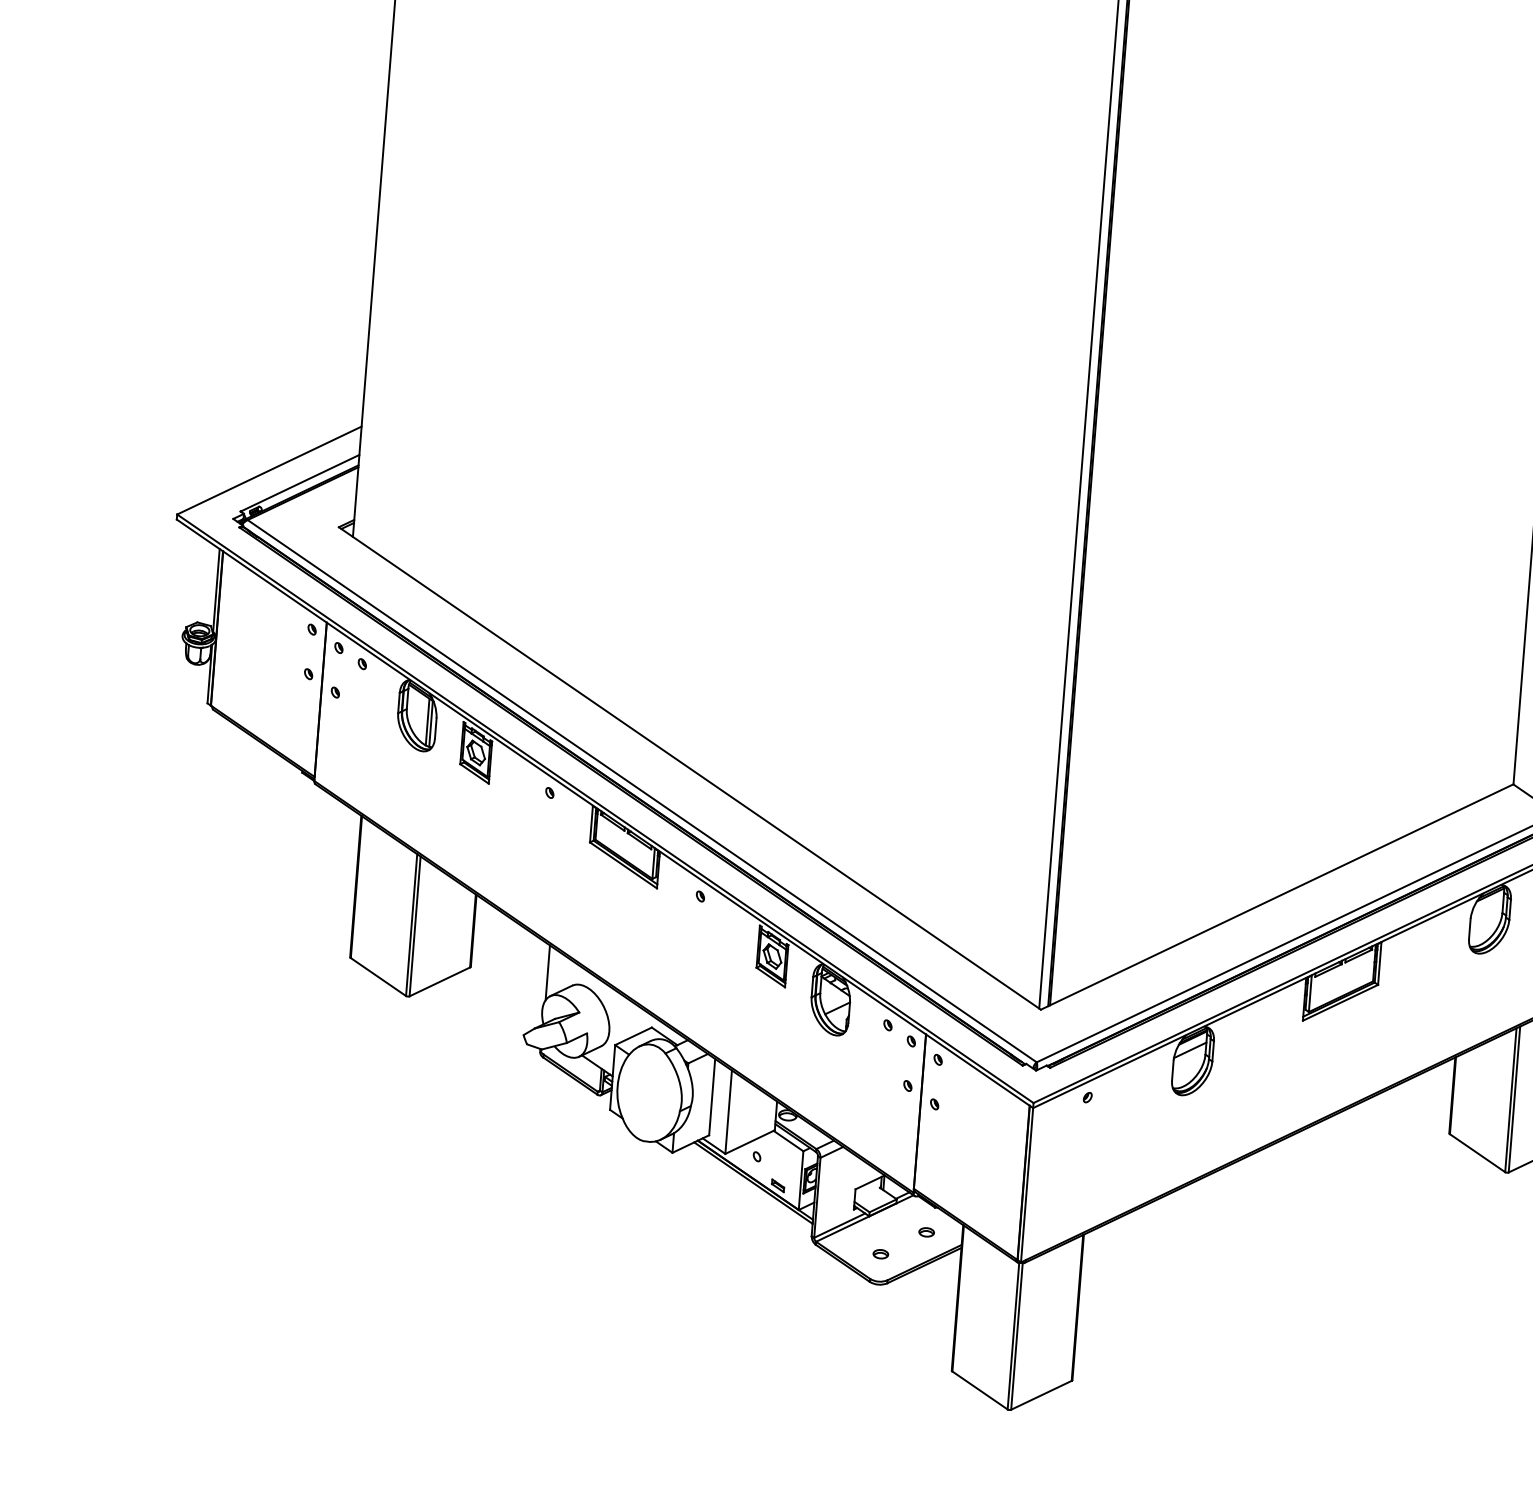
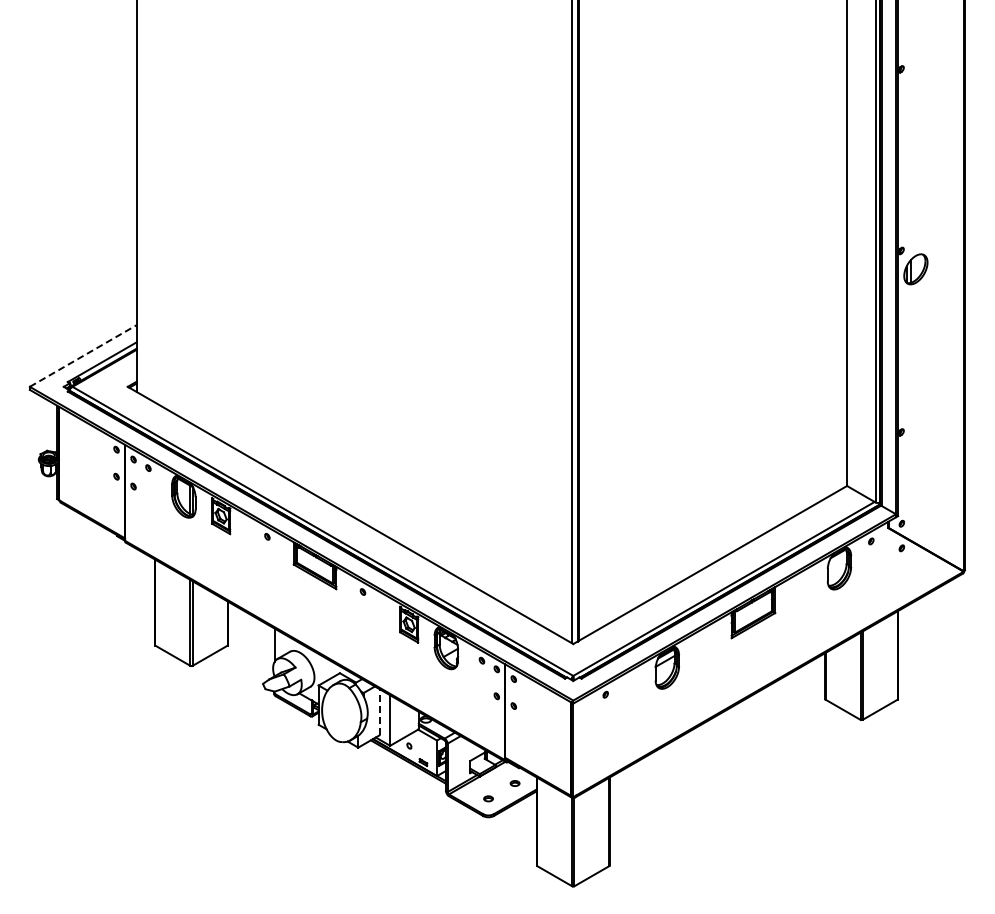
line: (269, 469) -> (83, 355), solid -> dashed
line: (712, 1095) -> (379, 711), solid -> dashed

